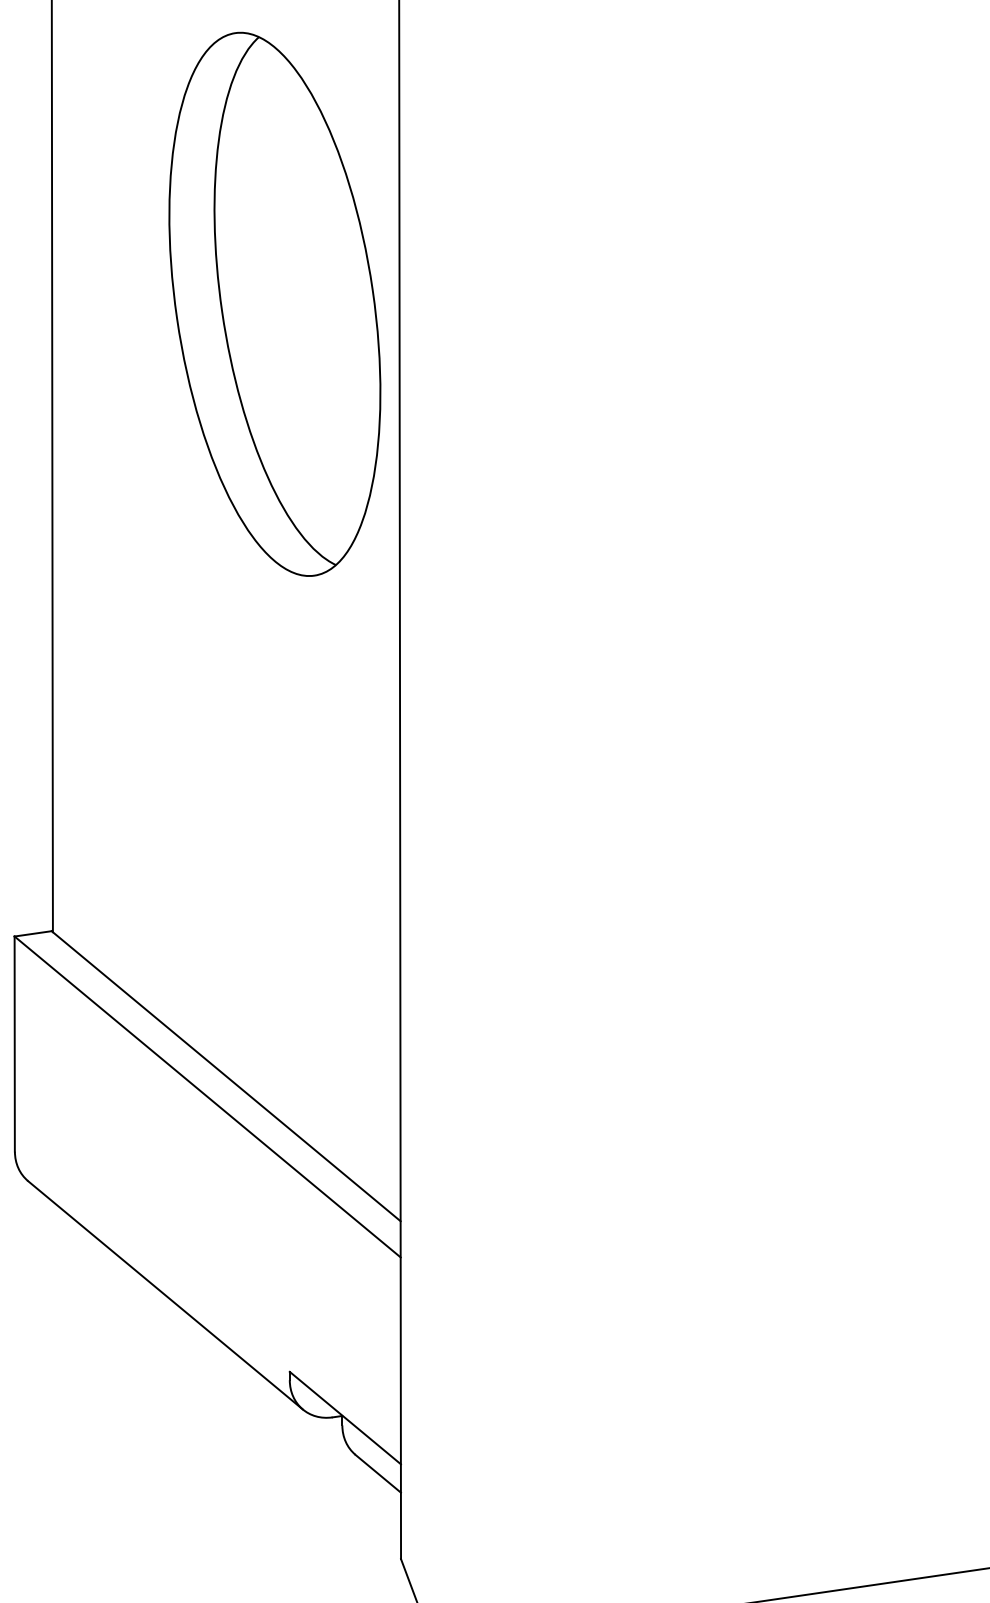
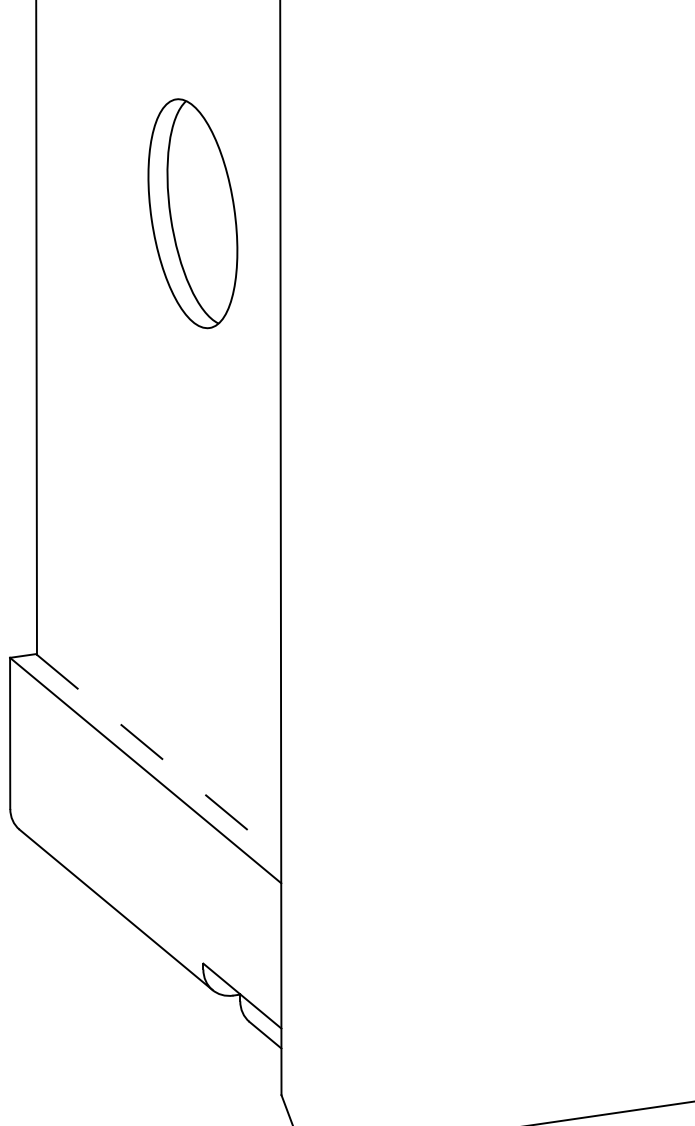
part: (274, 303) -> (192, 213), size x0.6
line: (226, 1076) -> (158, 756), solid -> dashed

